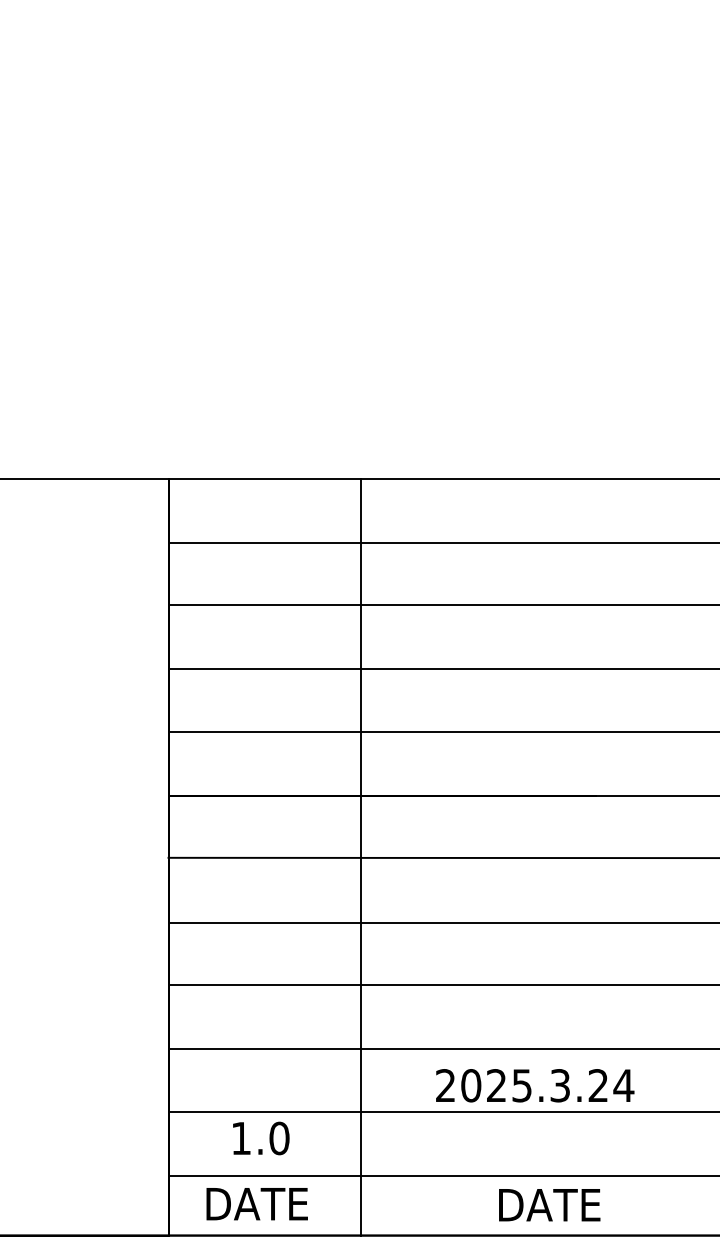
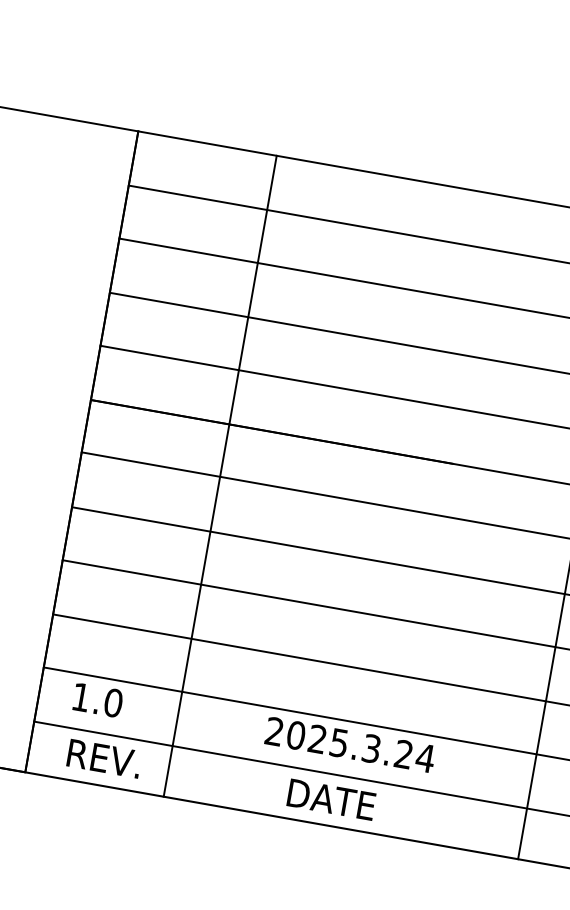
line: (360, 856) -> (219, 475), moved
text: (535, 1085) -> (350, 744), moved
text: (261, 1138) -> (98, 700), moved
text: (256, 1204) -> (104, 759), DATE -> REV.
text: (549, 1205) -> (331, 800), moved

